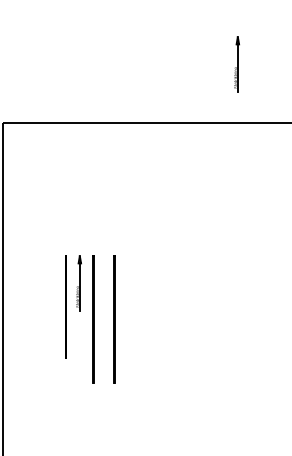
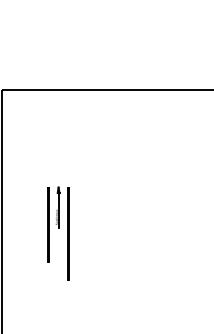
part: (236, 64) -> (173, 47), removed
line: (114, 319) -> (83, 233), removed

